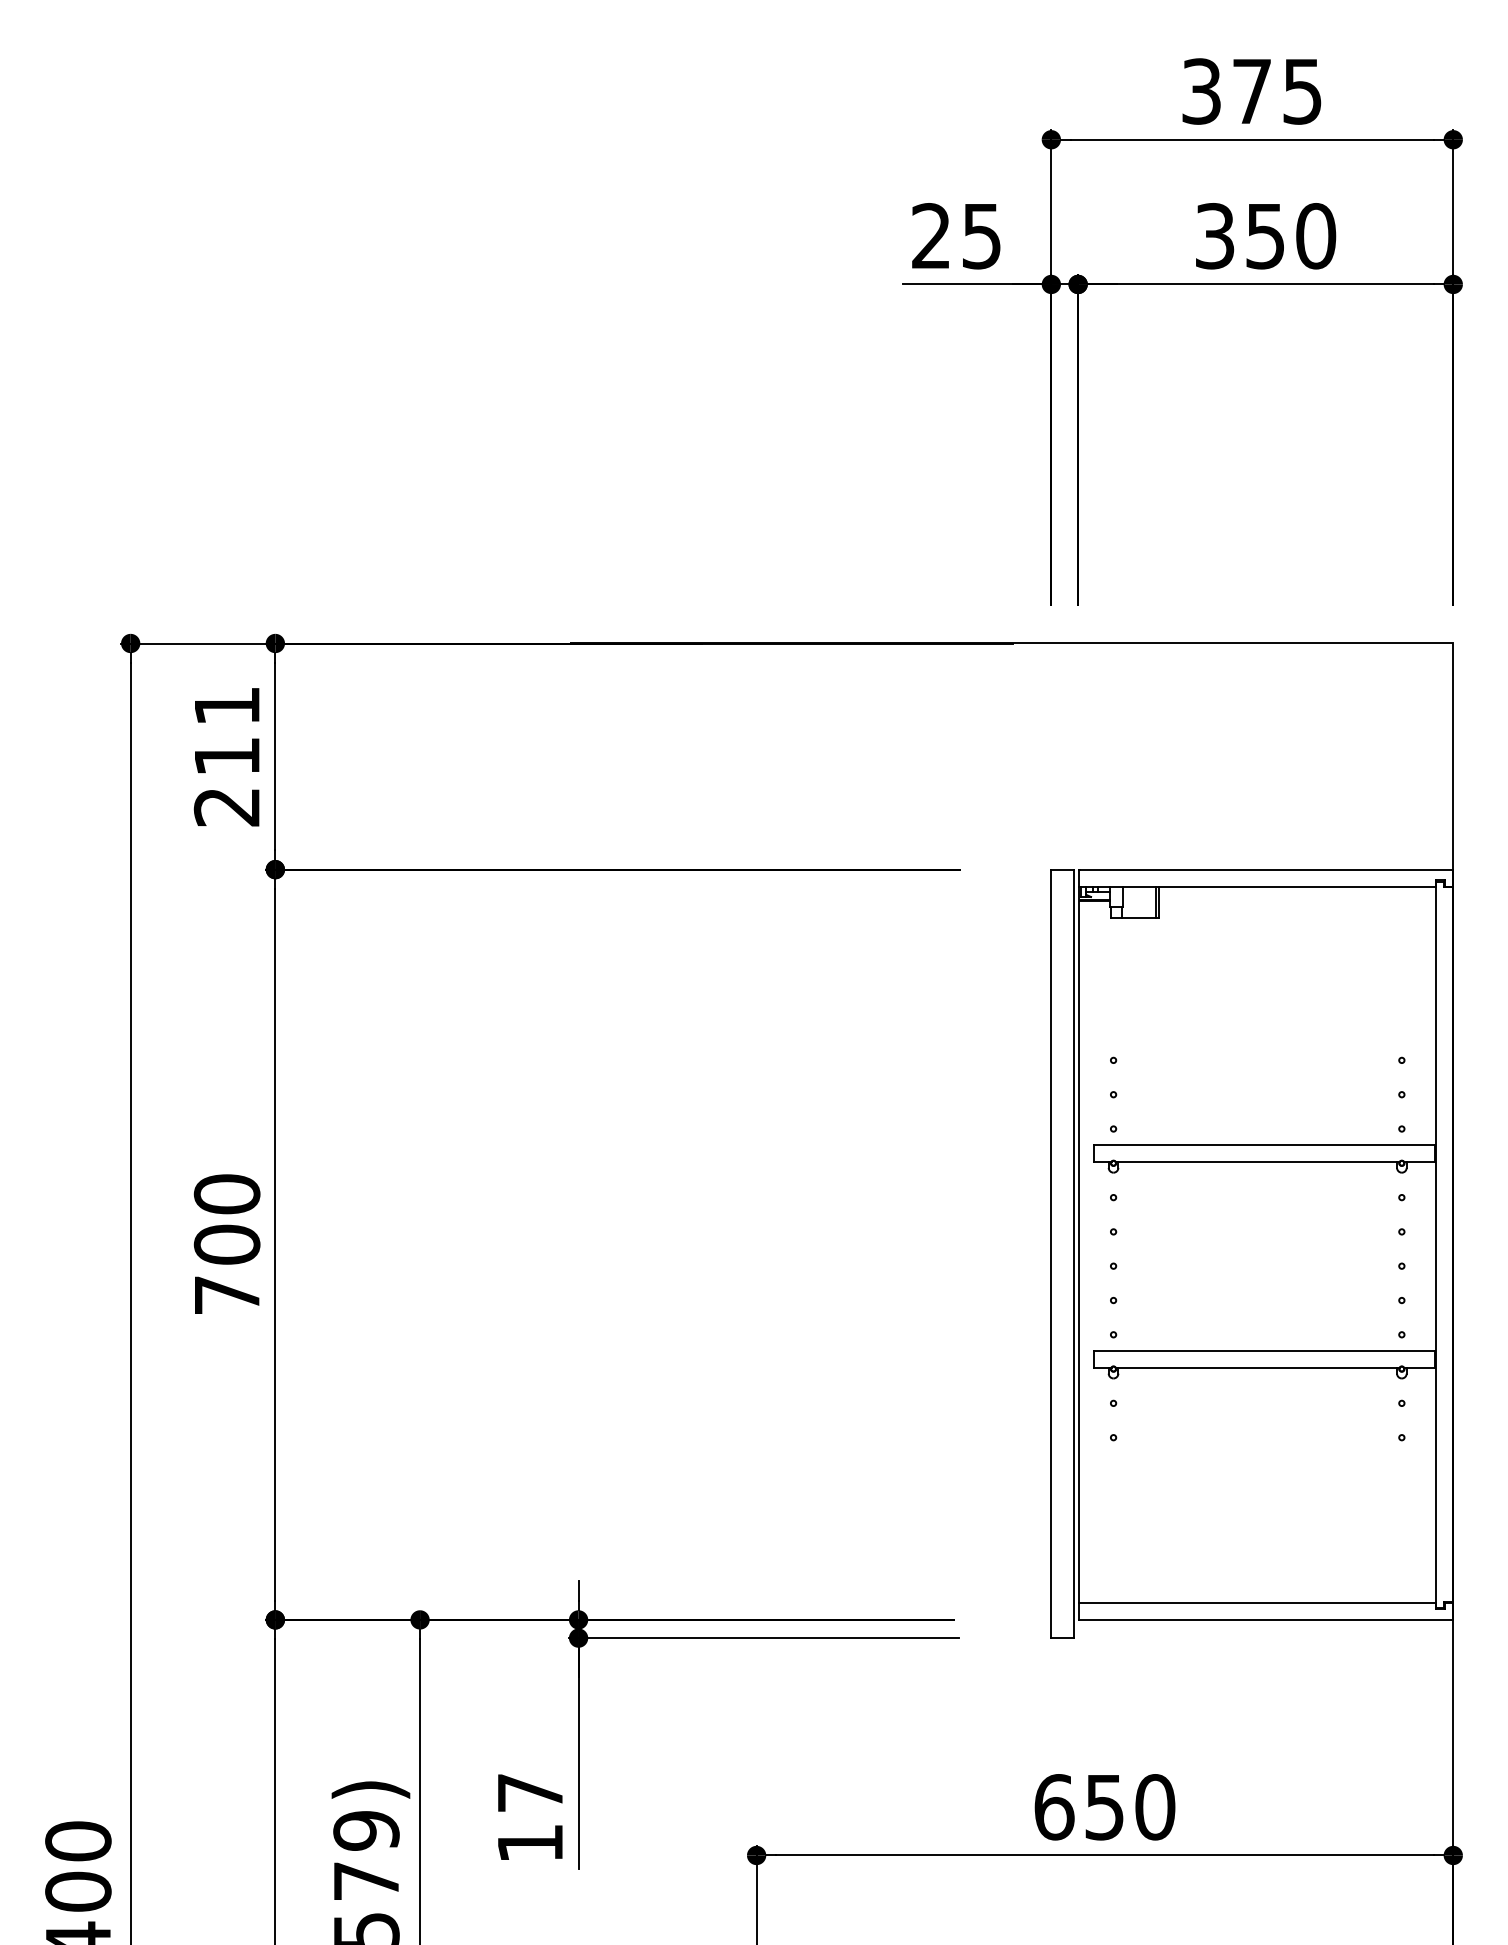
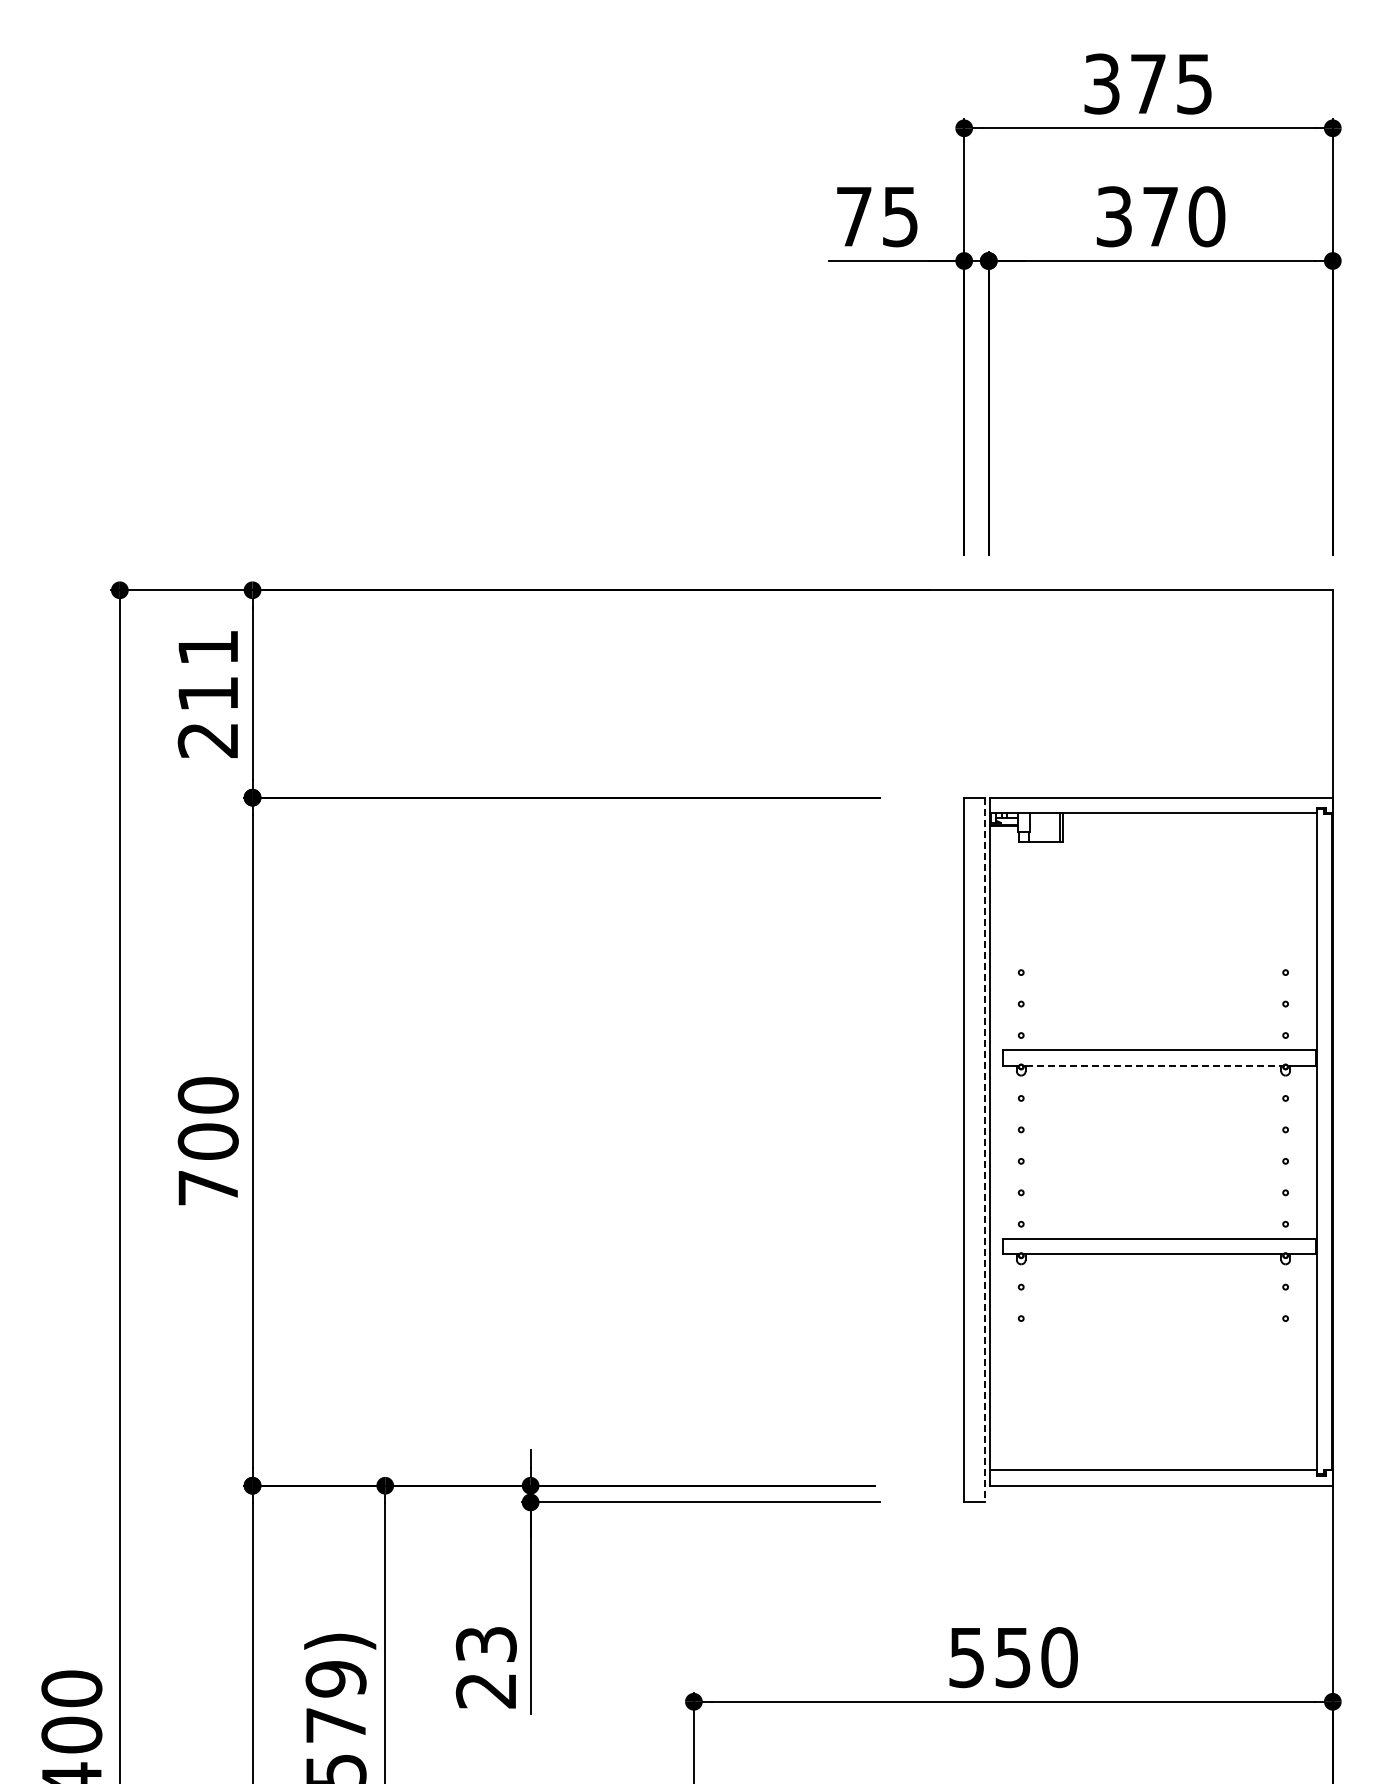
text: (930, 235) -> (853, 216), 25 -> 75
text: (1265, 237) -> (1160, 217), 350 -> 370
line: (1257, 1161) -> (1153, 1065), solid -> dashed
line: (1073, 1254) -> (984, 1150), solid -> dashed
text: (1054, 1807) -> (967, 1657), 650 -> 550
text: (529, 1818) -> (485, 1667), 17 -> 23

